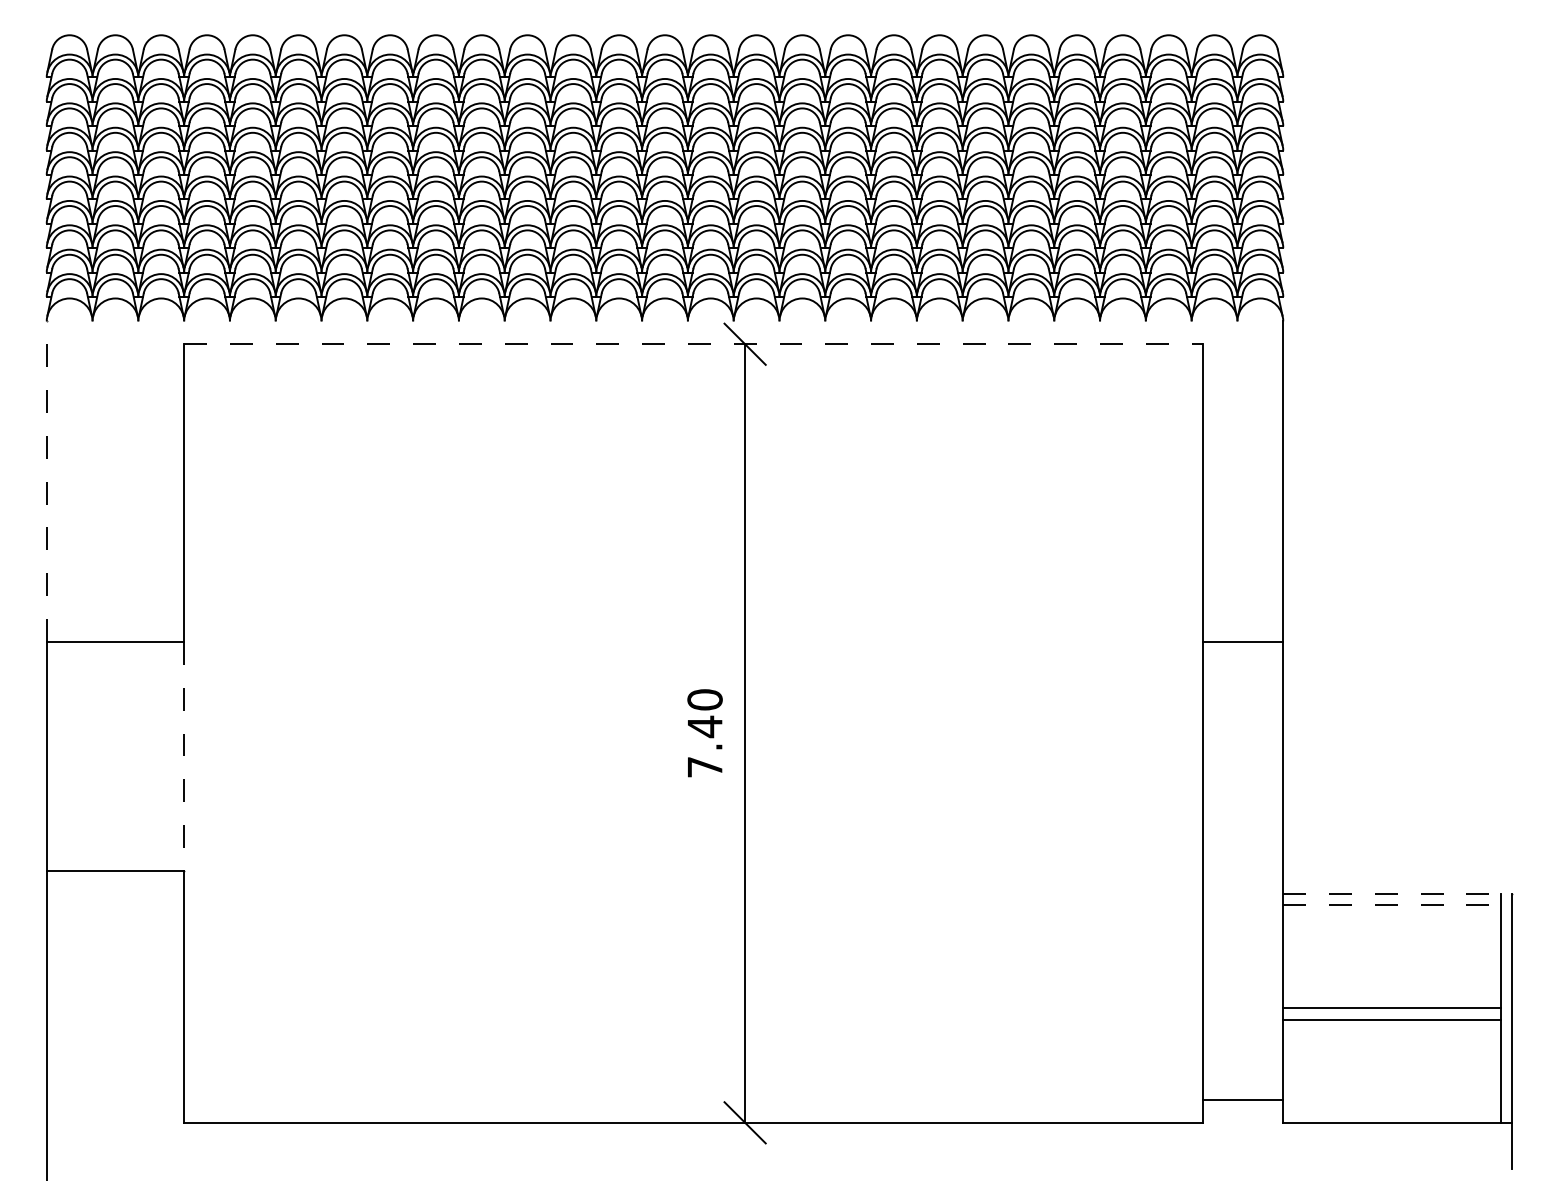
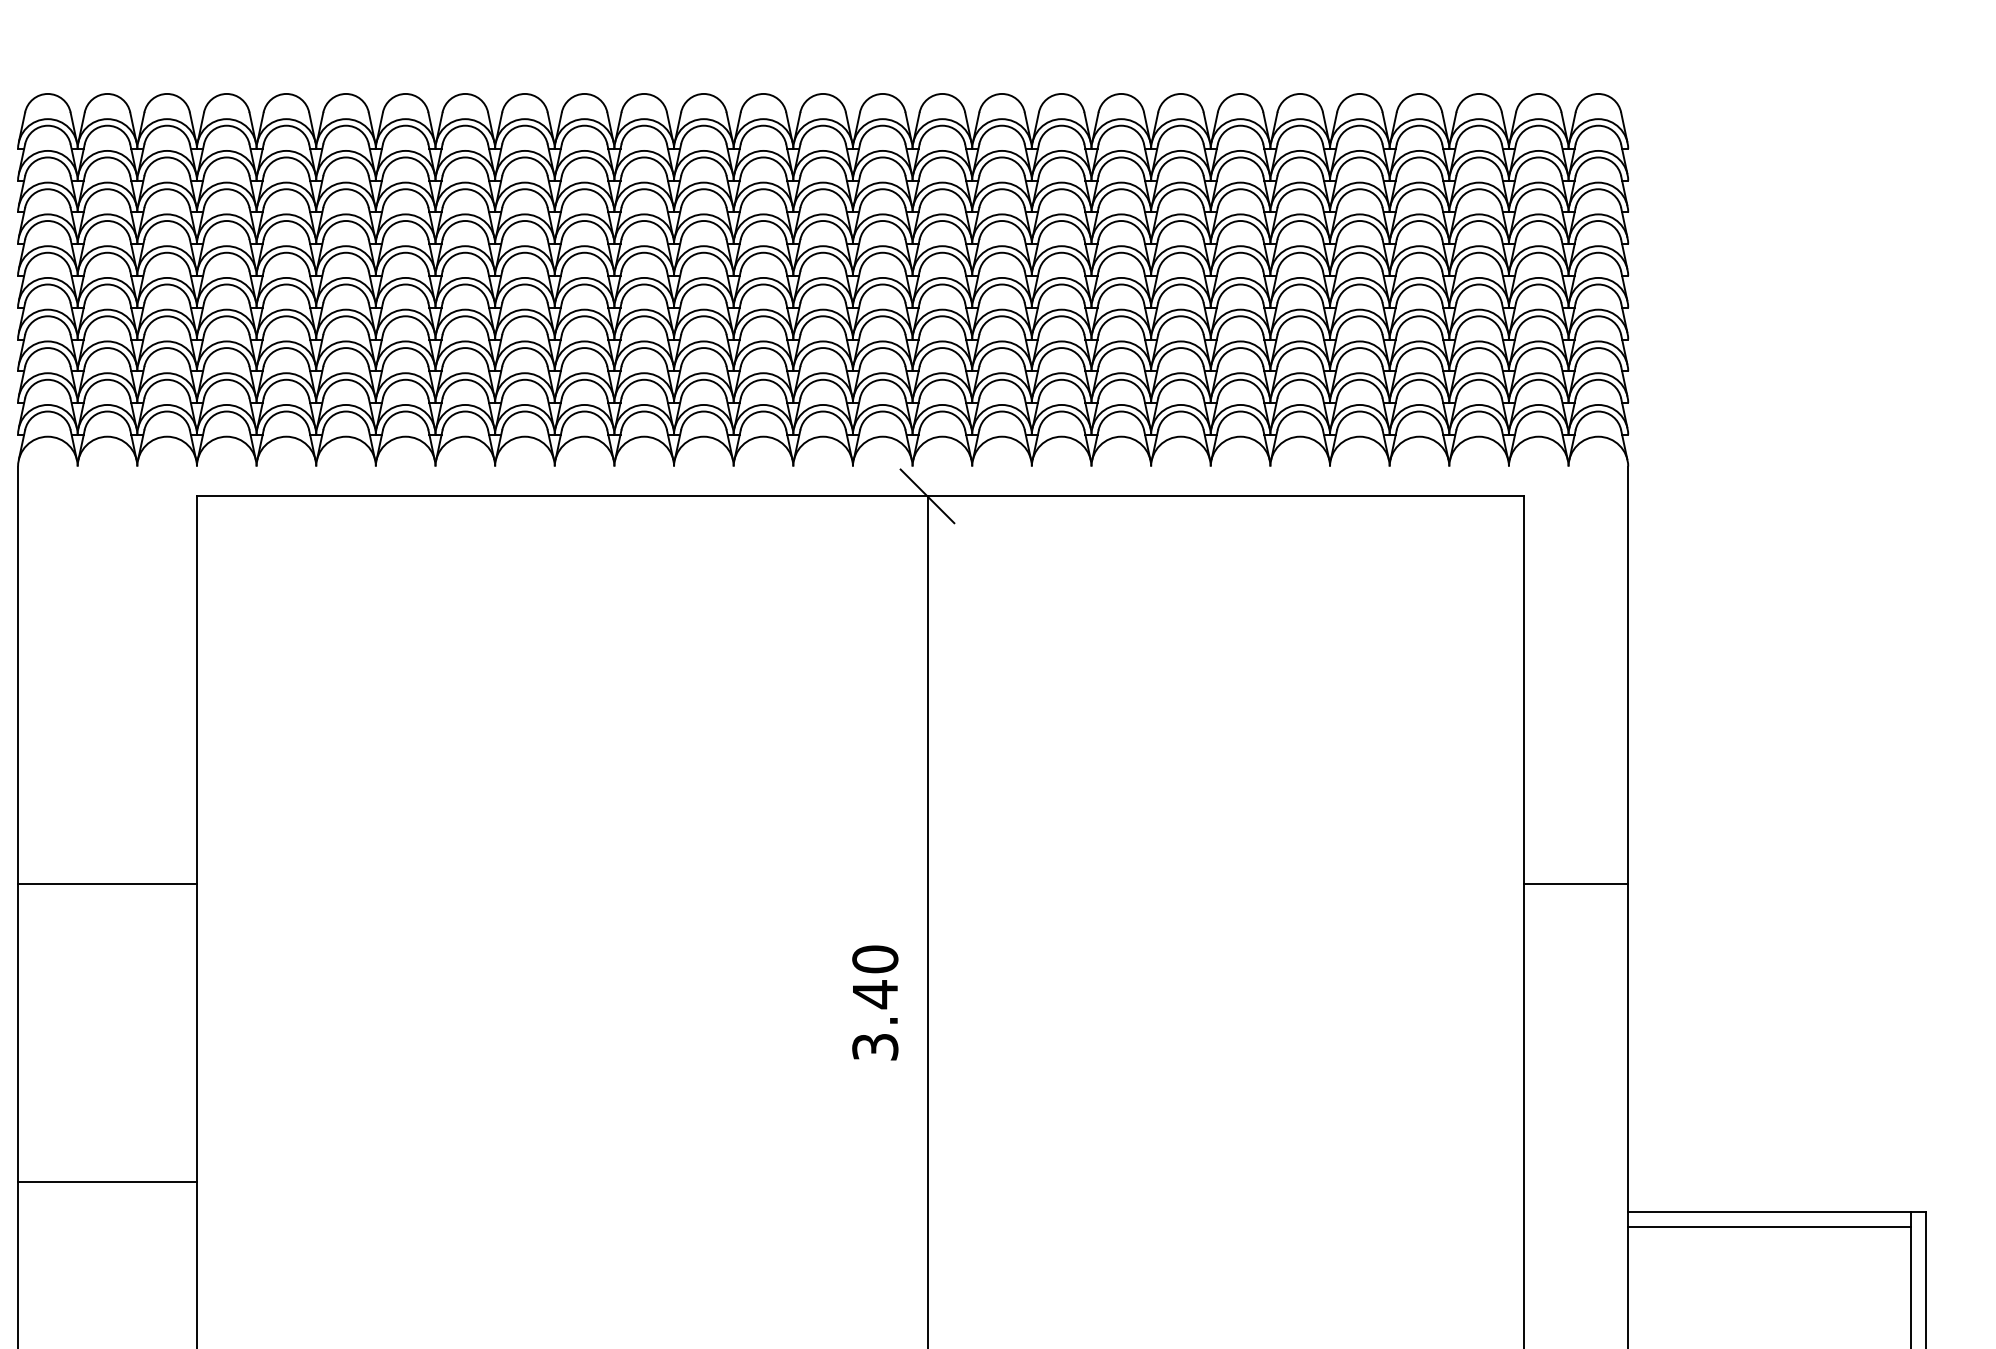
line: (694, 344) -> (861, 496), dashed -> solid
line: (46, 481) -> (17, 675), dashed -> solid
line: (184, 756) -> (197, 1033), dashed -> solid
text: (704, 767) -> (874, 1047), 7.40 -> 3.40
line: (1398, 893) -> (1778, 1211), dashed -> solid
line: (1392, 905) -> (1770, 1227), dashed -> solid

